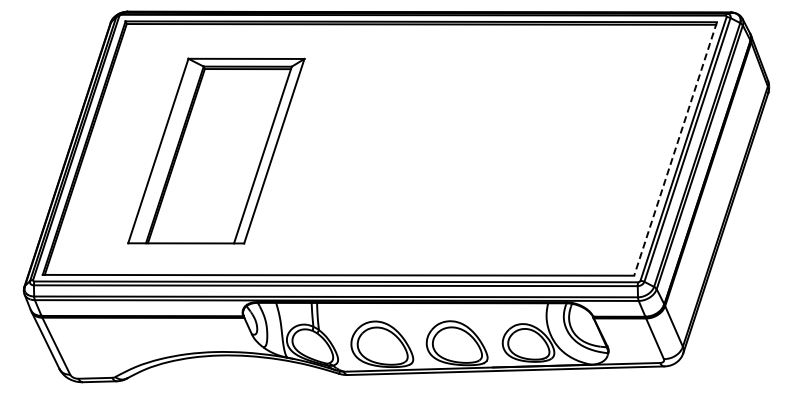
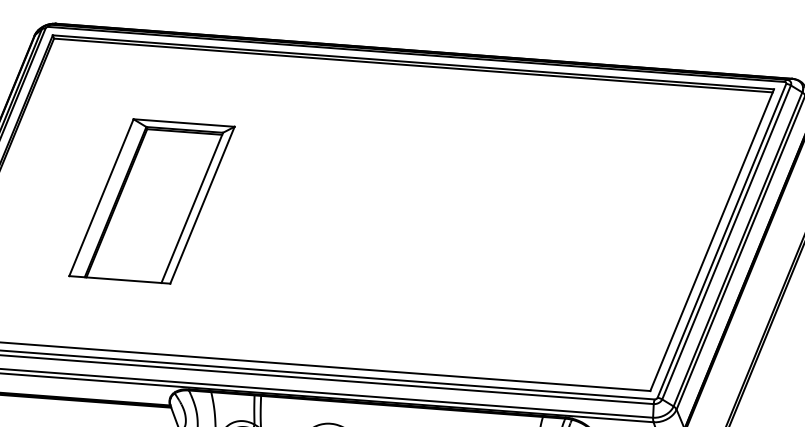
line: (675, 149) -> (712, 240), dashed -> solid
part: (216, 150) -> (152, 200), size x0.71

